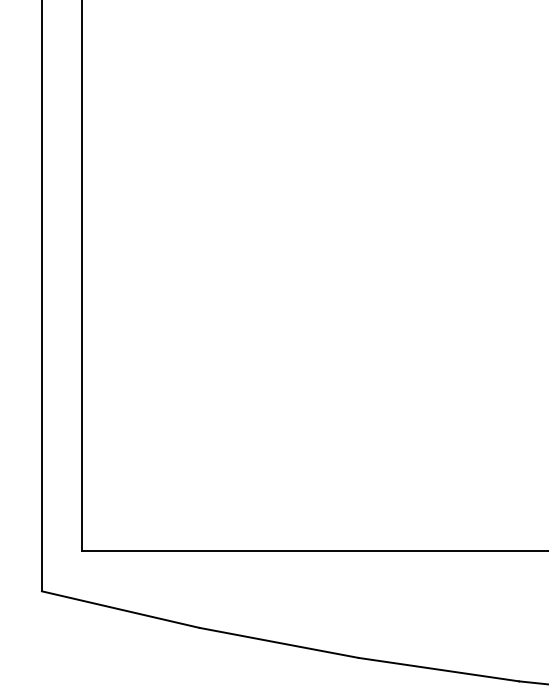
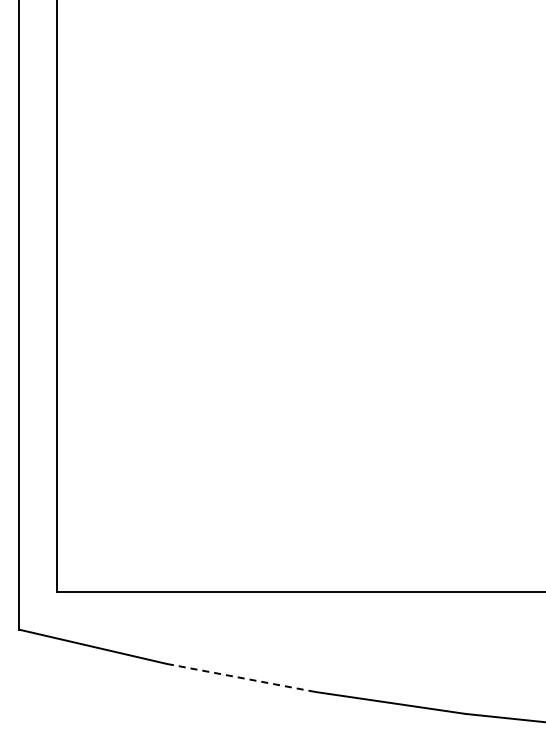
line: (279, 642) -> (241, 677), solid -> dashed

